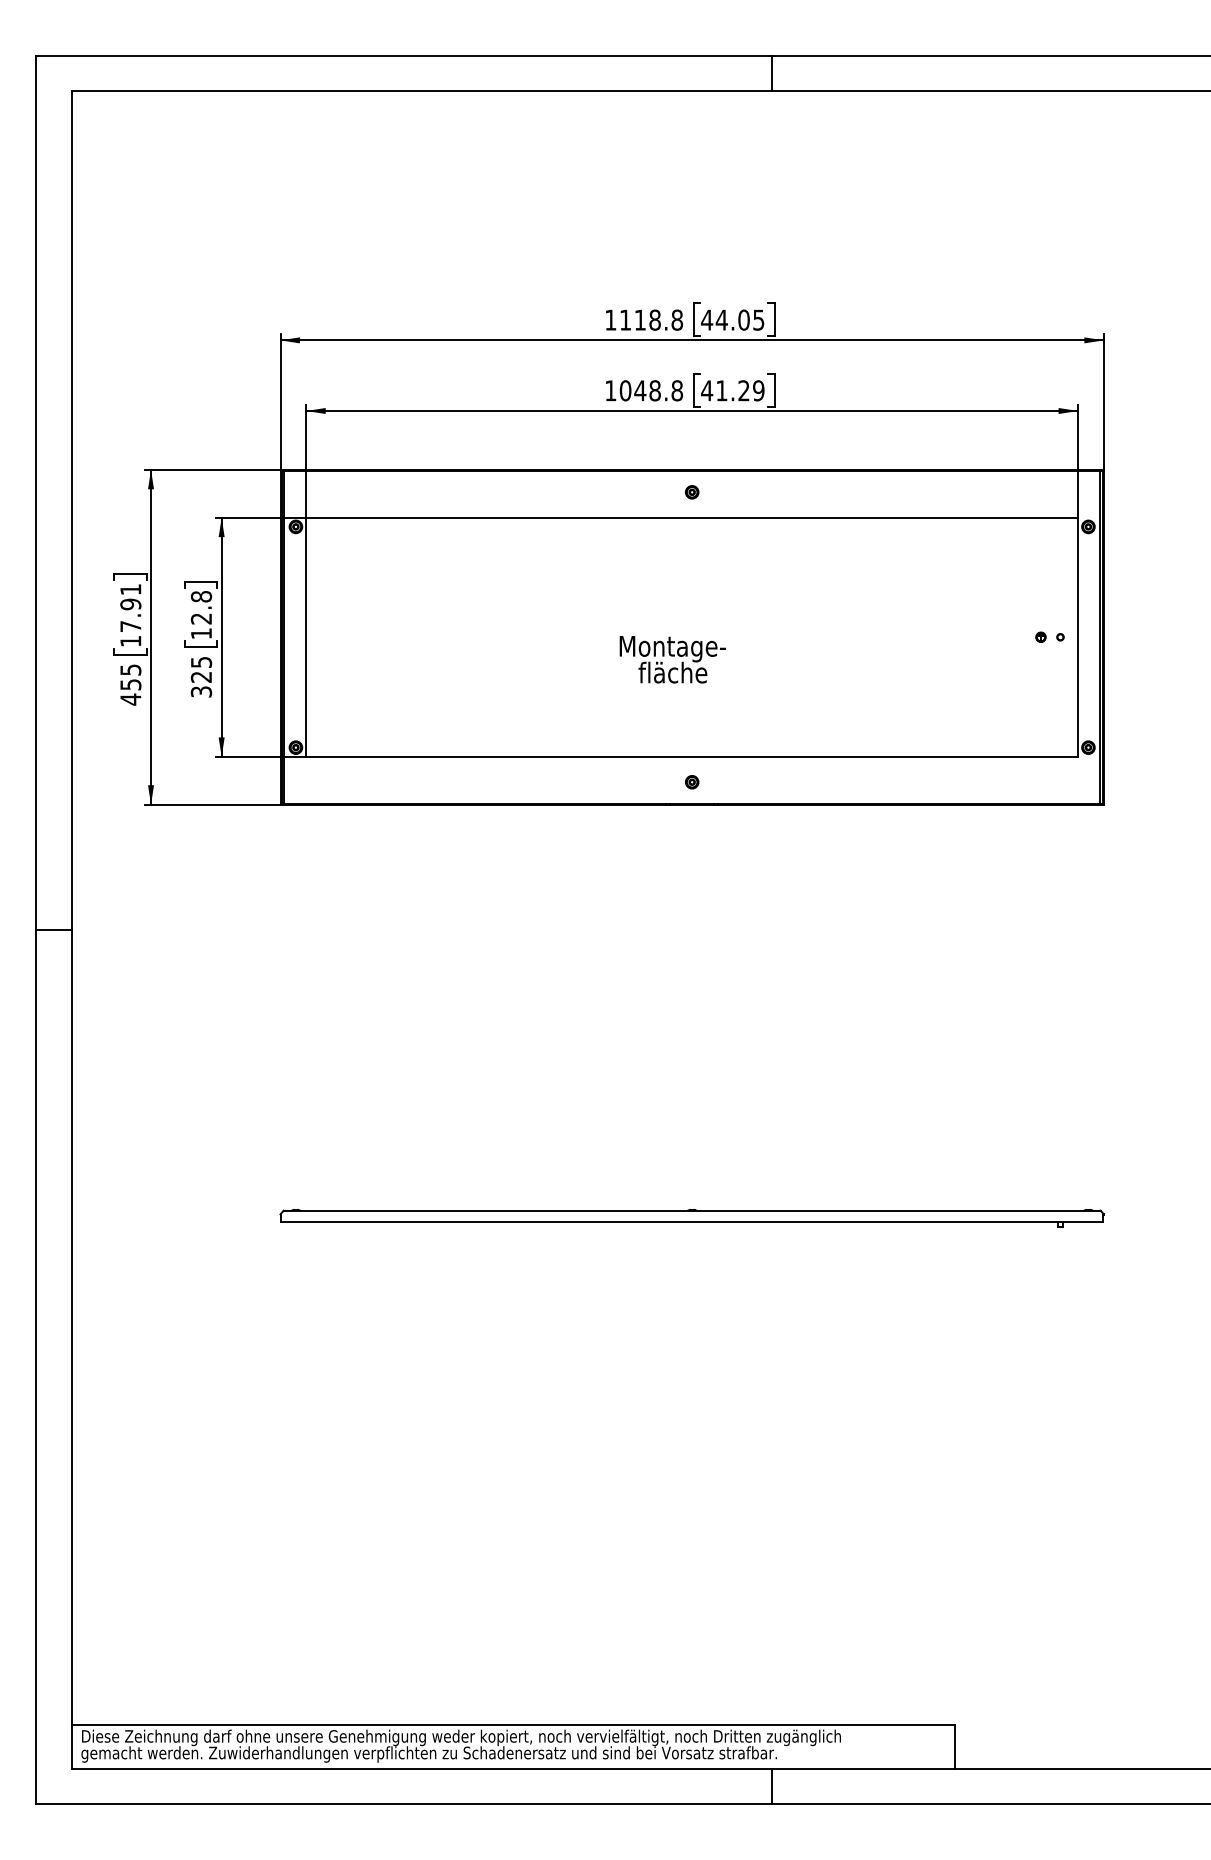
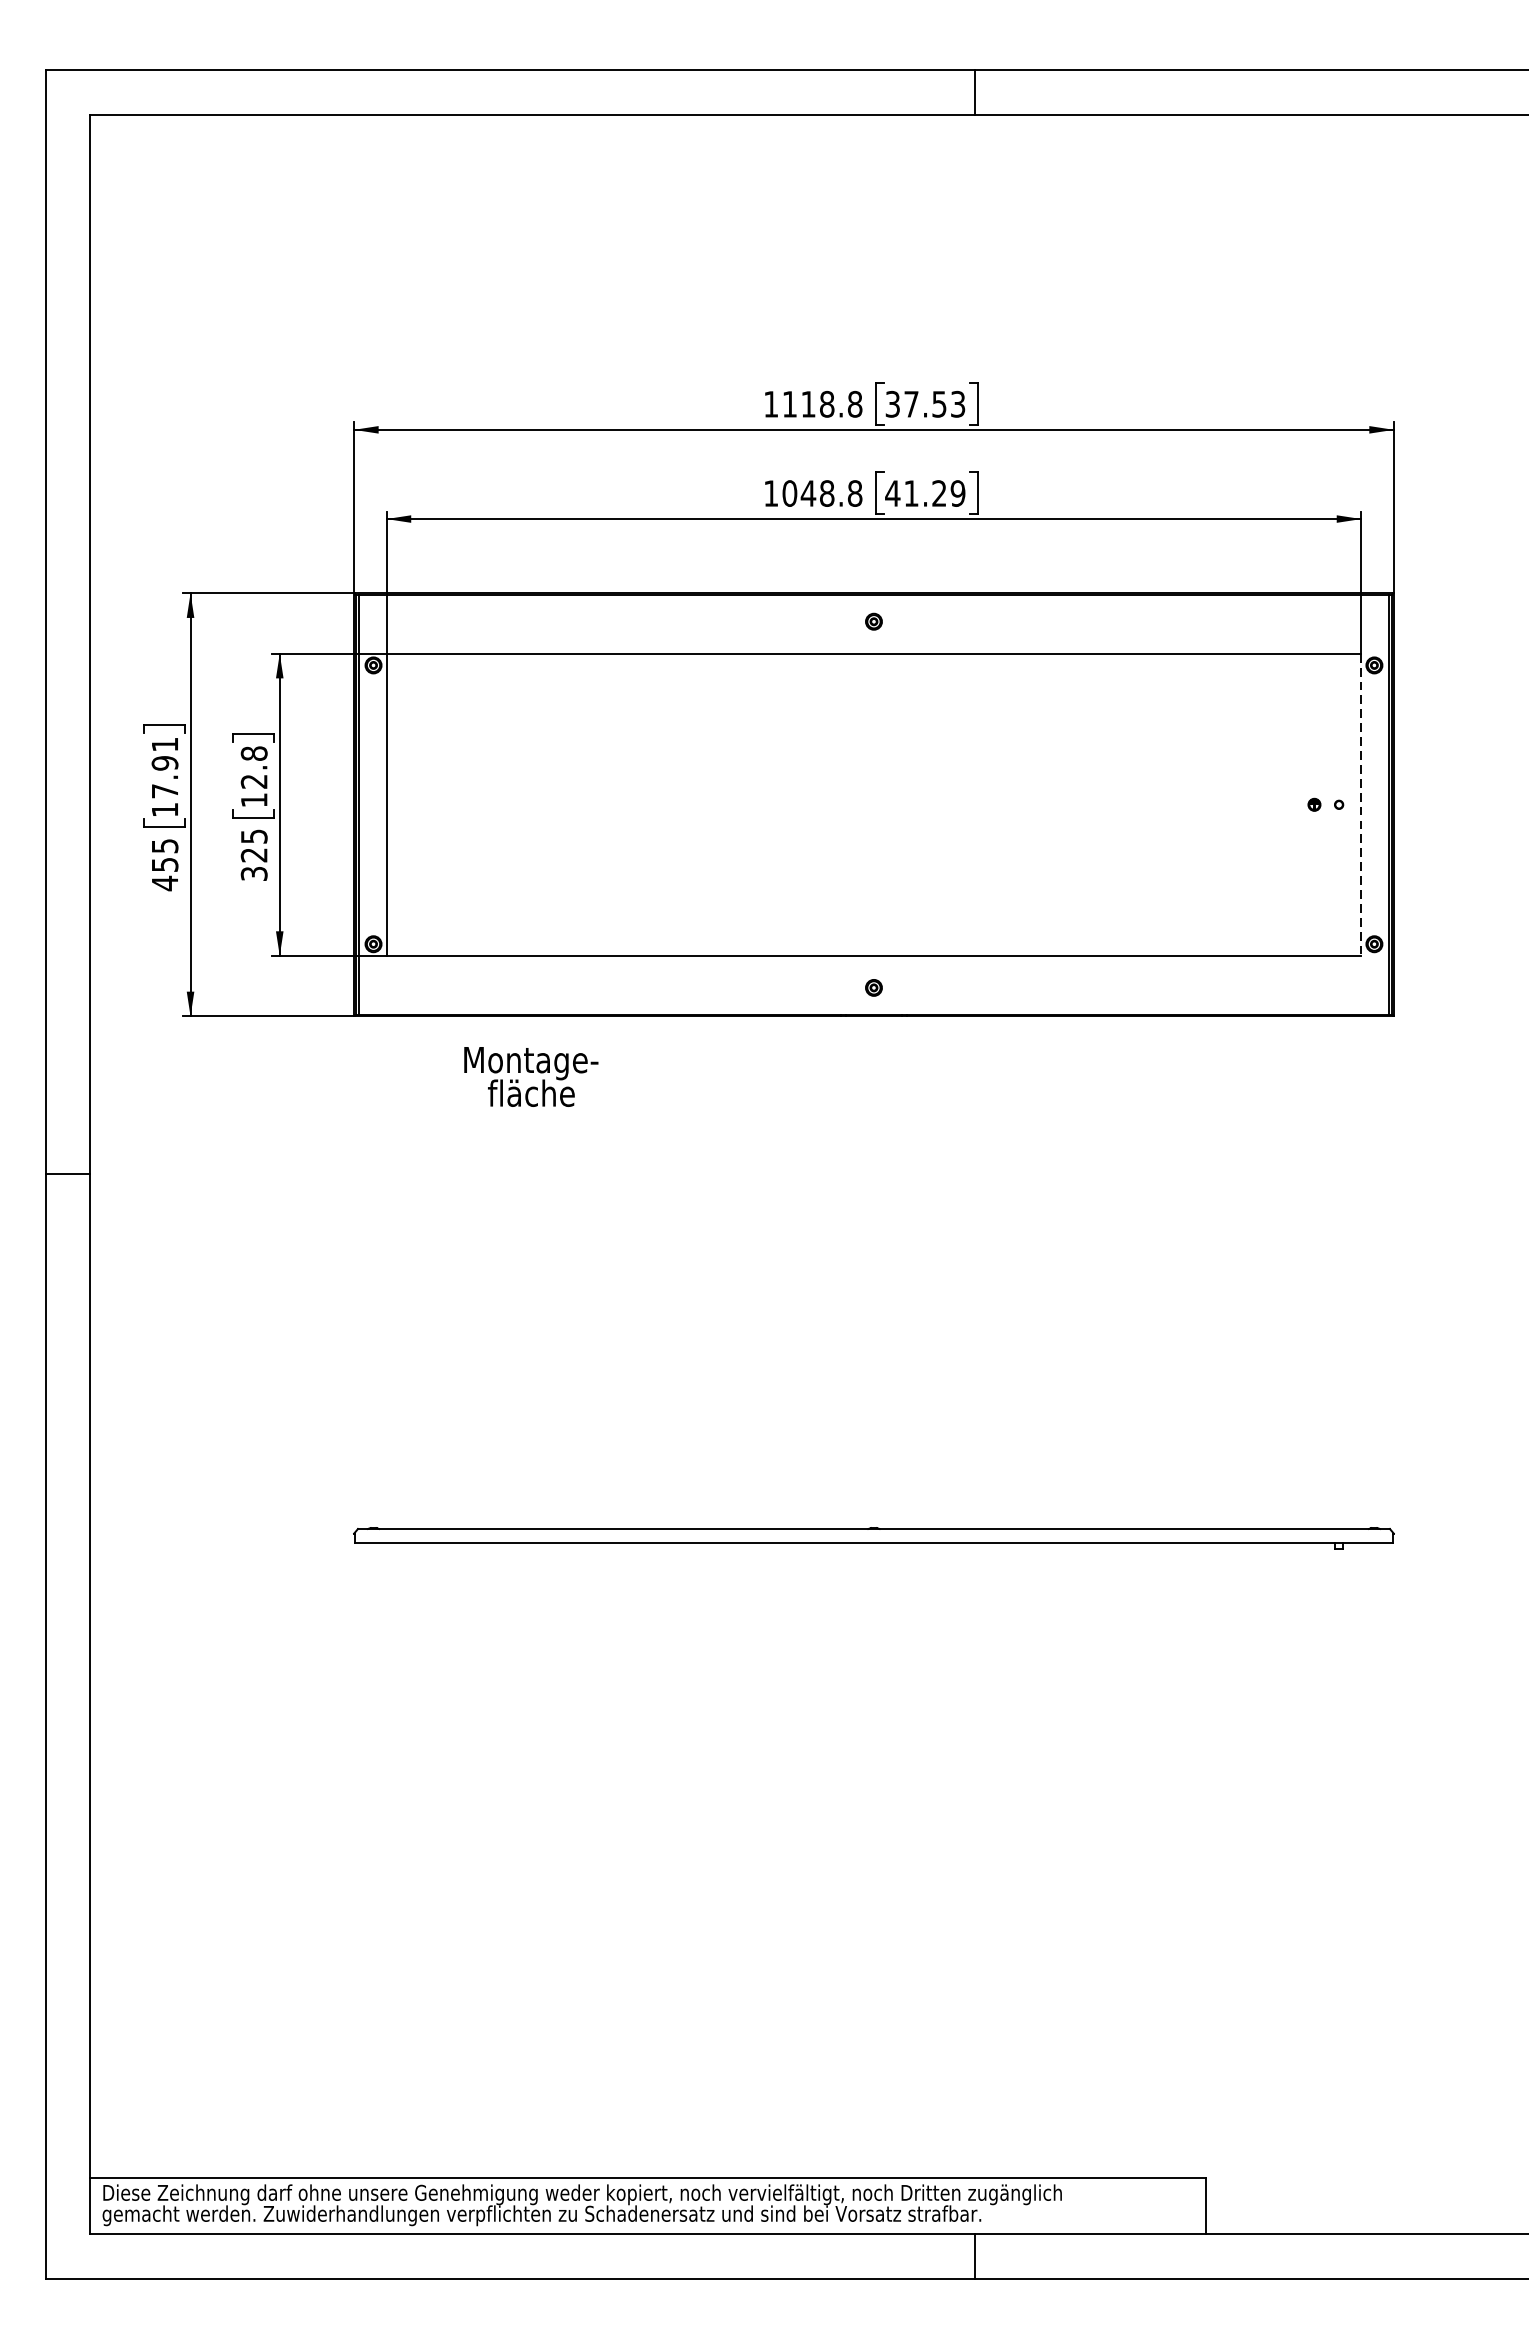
text: (732, 319) -> (924, 403), 44.05 -> 37.53
line: (1078, 637) -> (1361, 805), solid -> dashed
text: (672, 659) -> (530, 1076), moved

